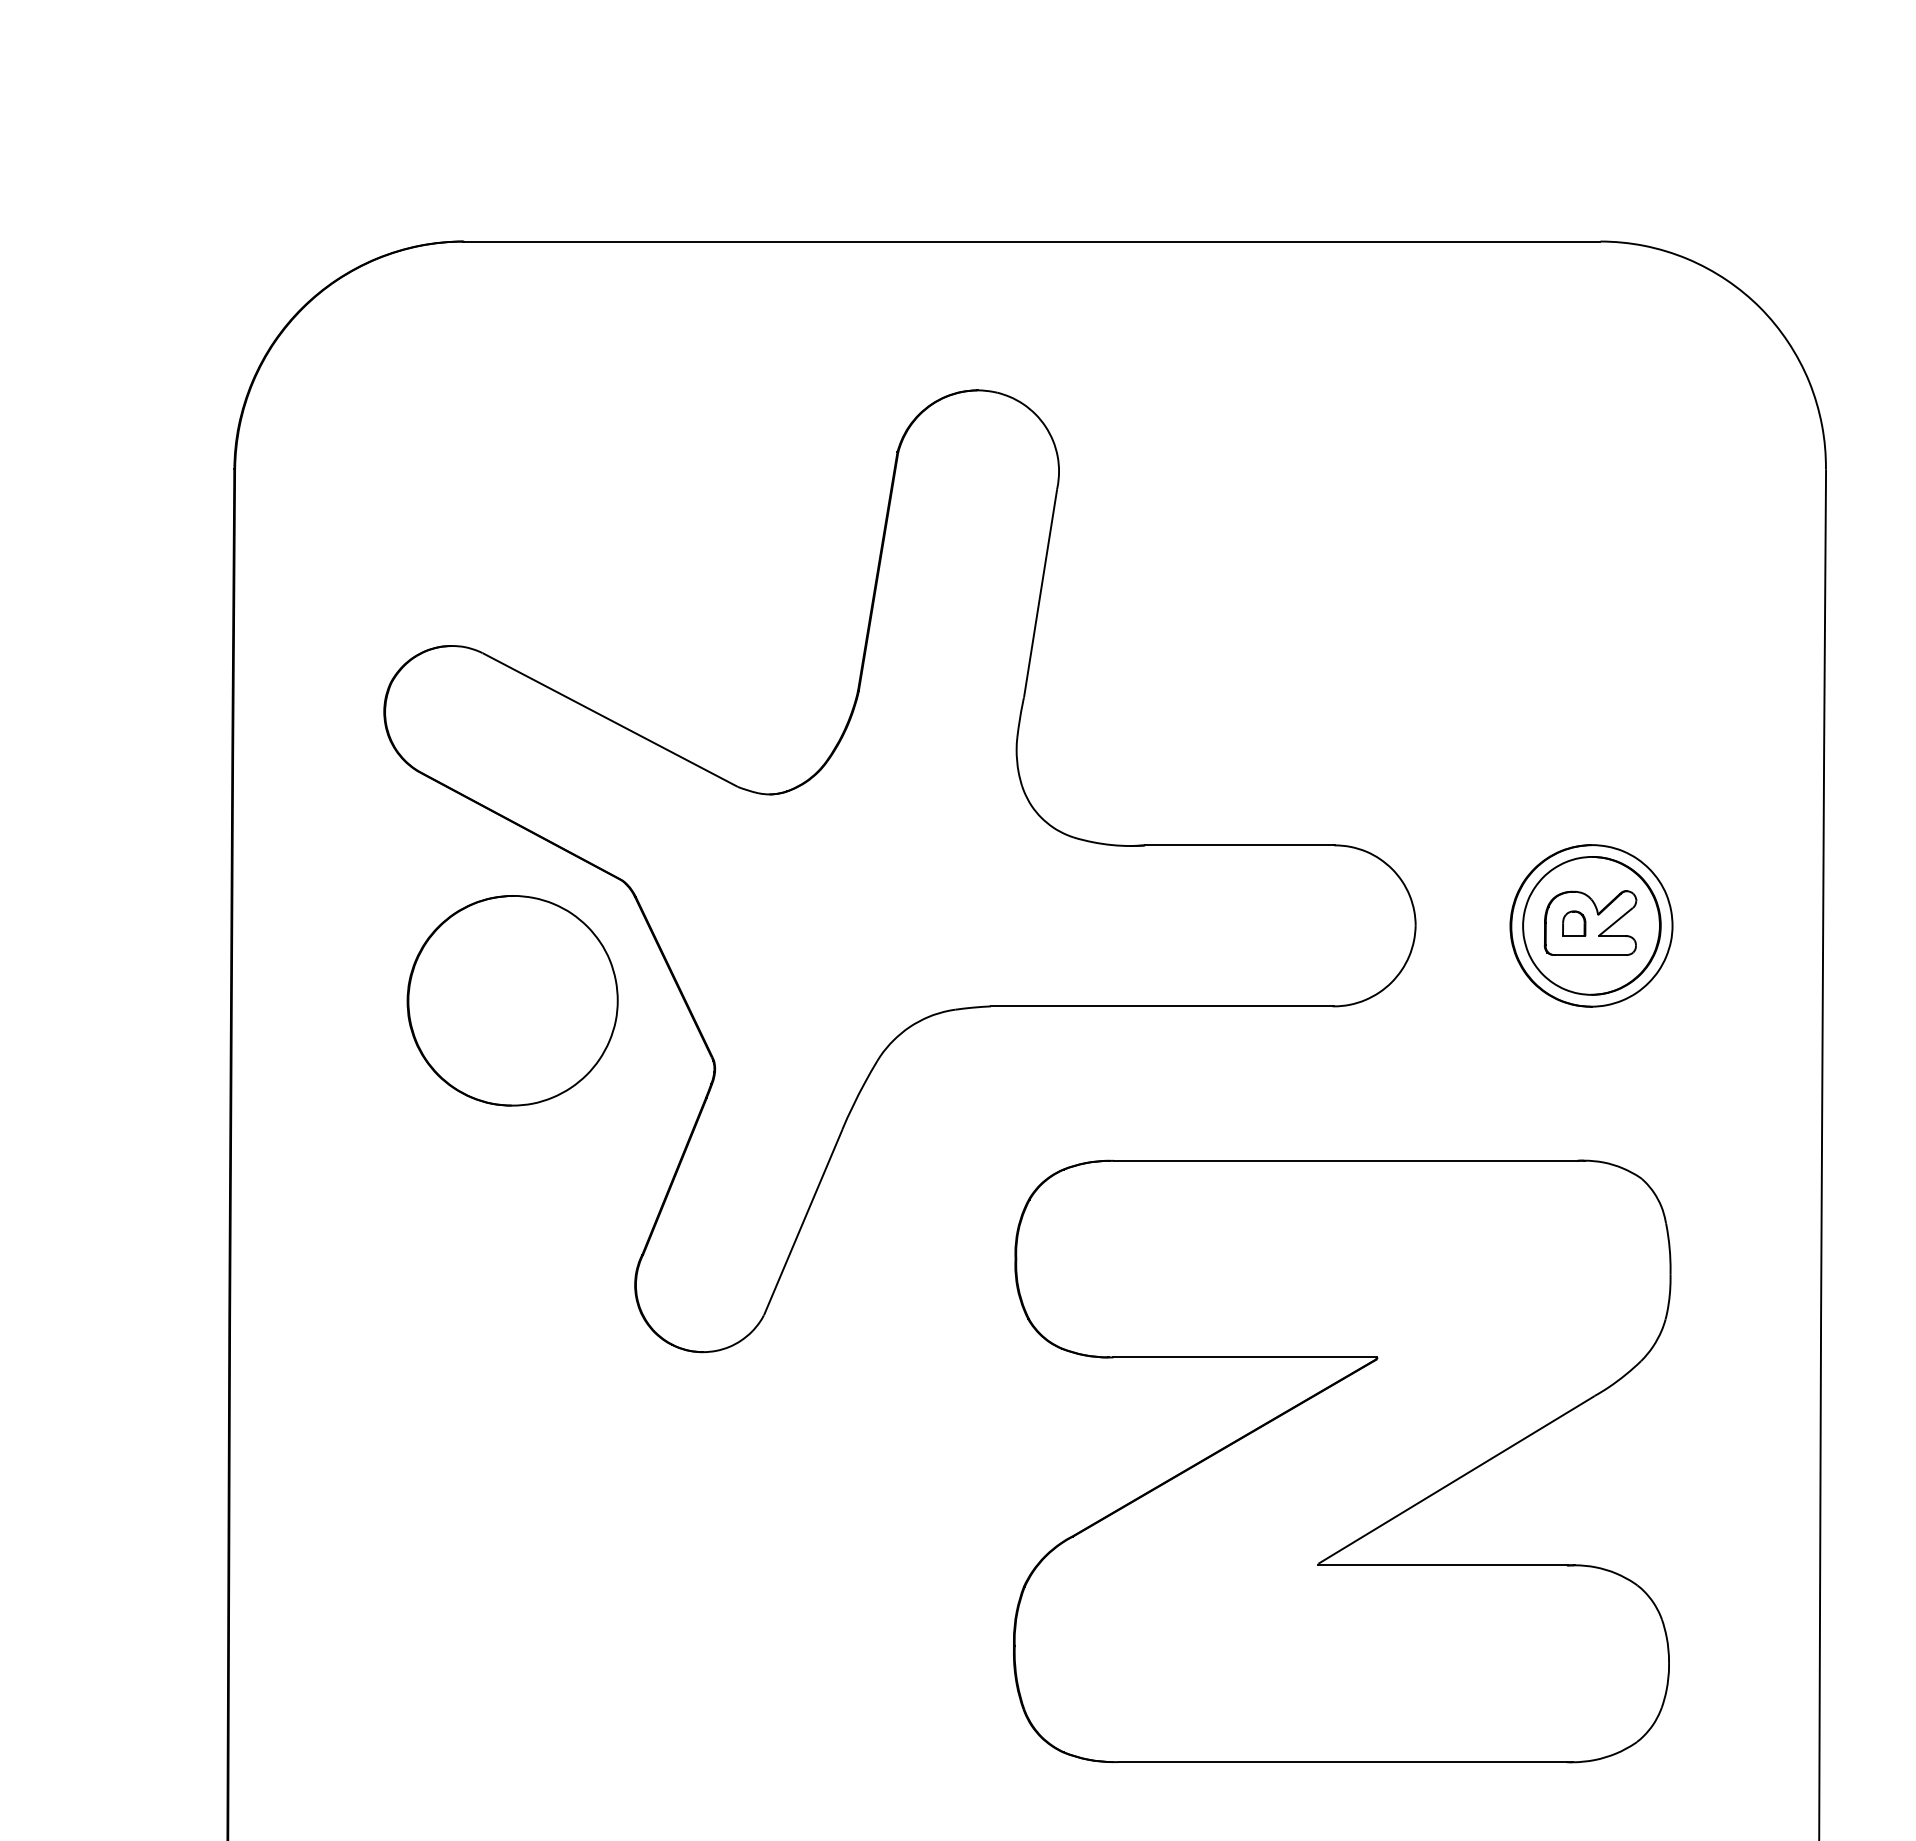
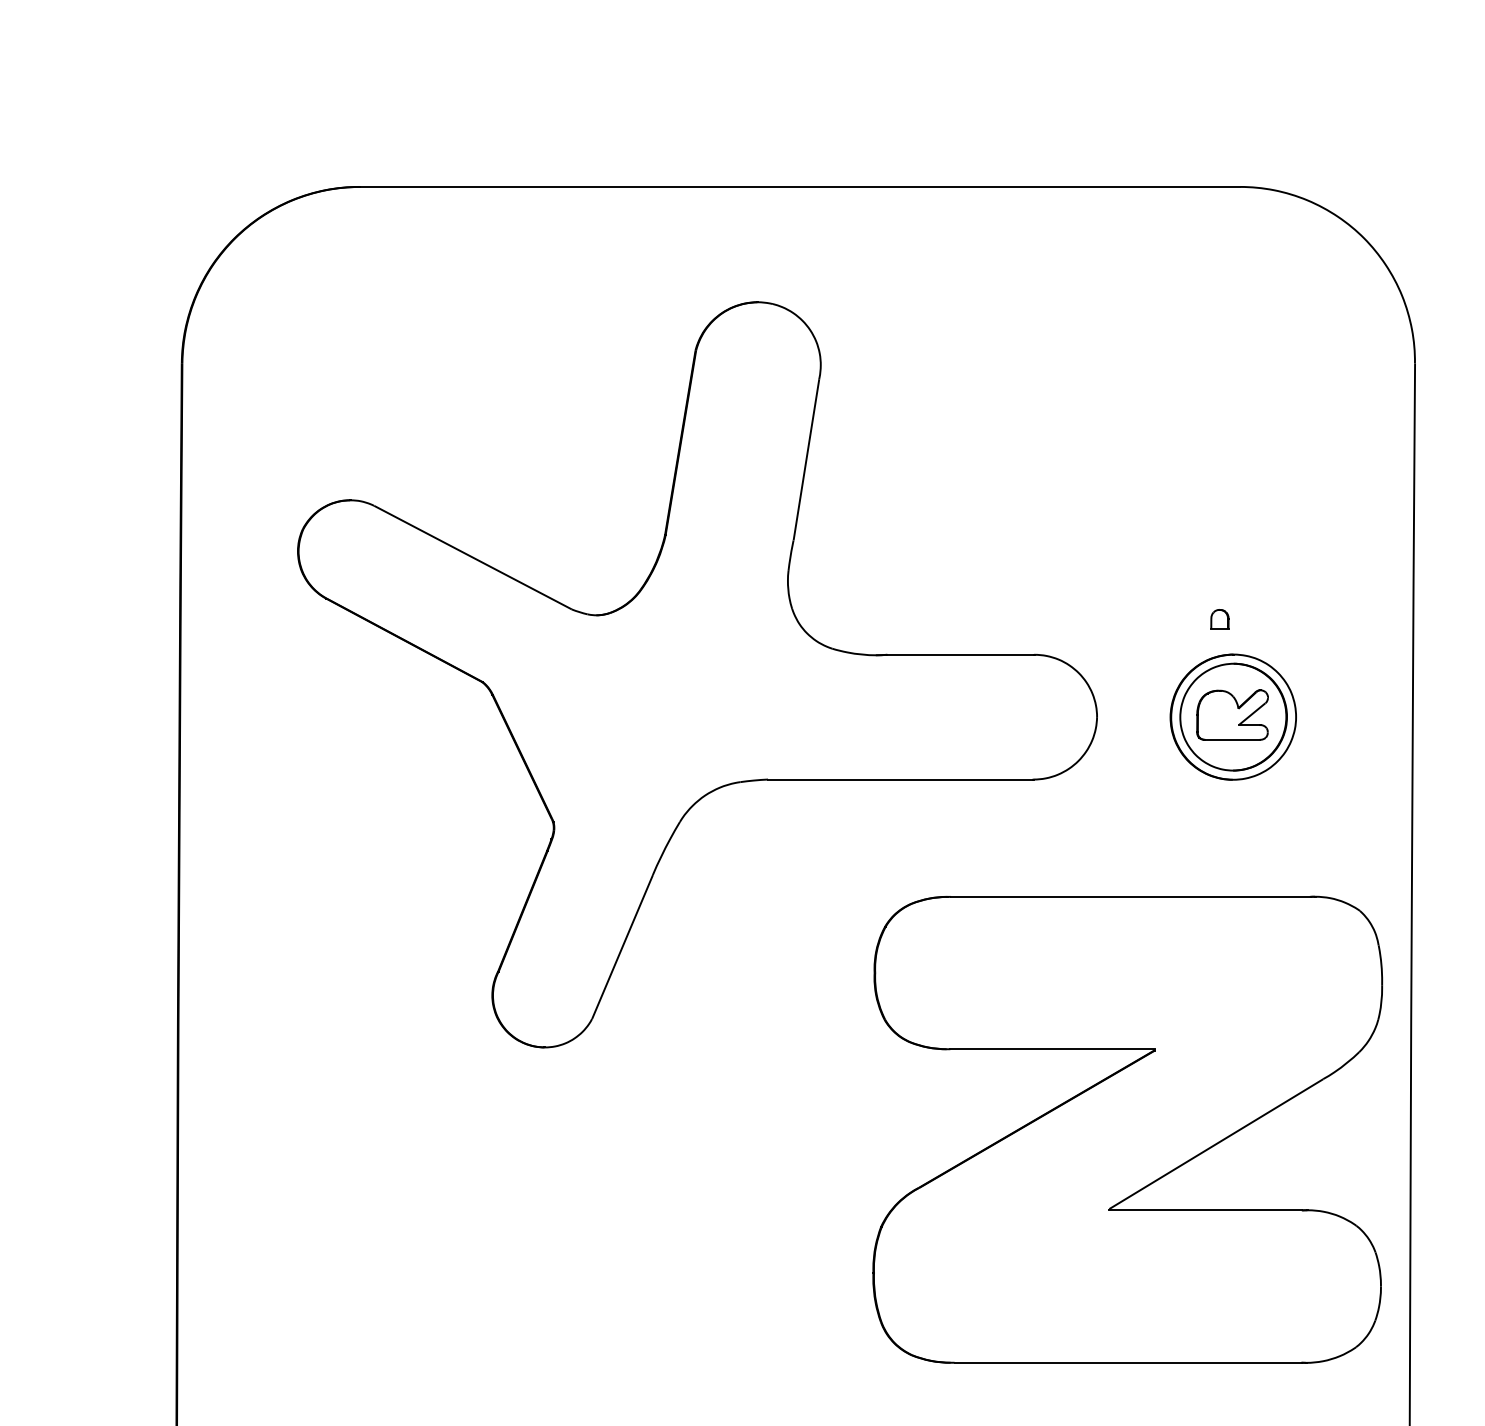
part: (1574, 923) -> (1220, 619), moved
part: (512, 1000) -> (397, 774), removed
part: (1342, 1461) -> (1127, 1129), moved

